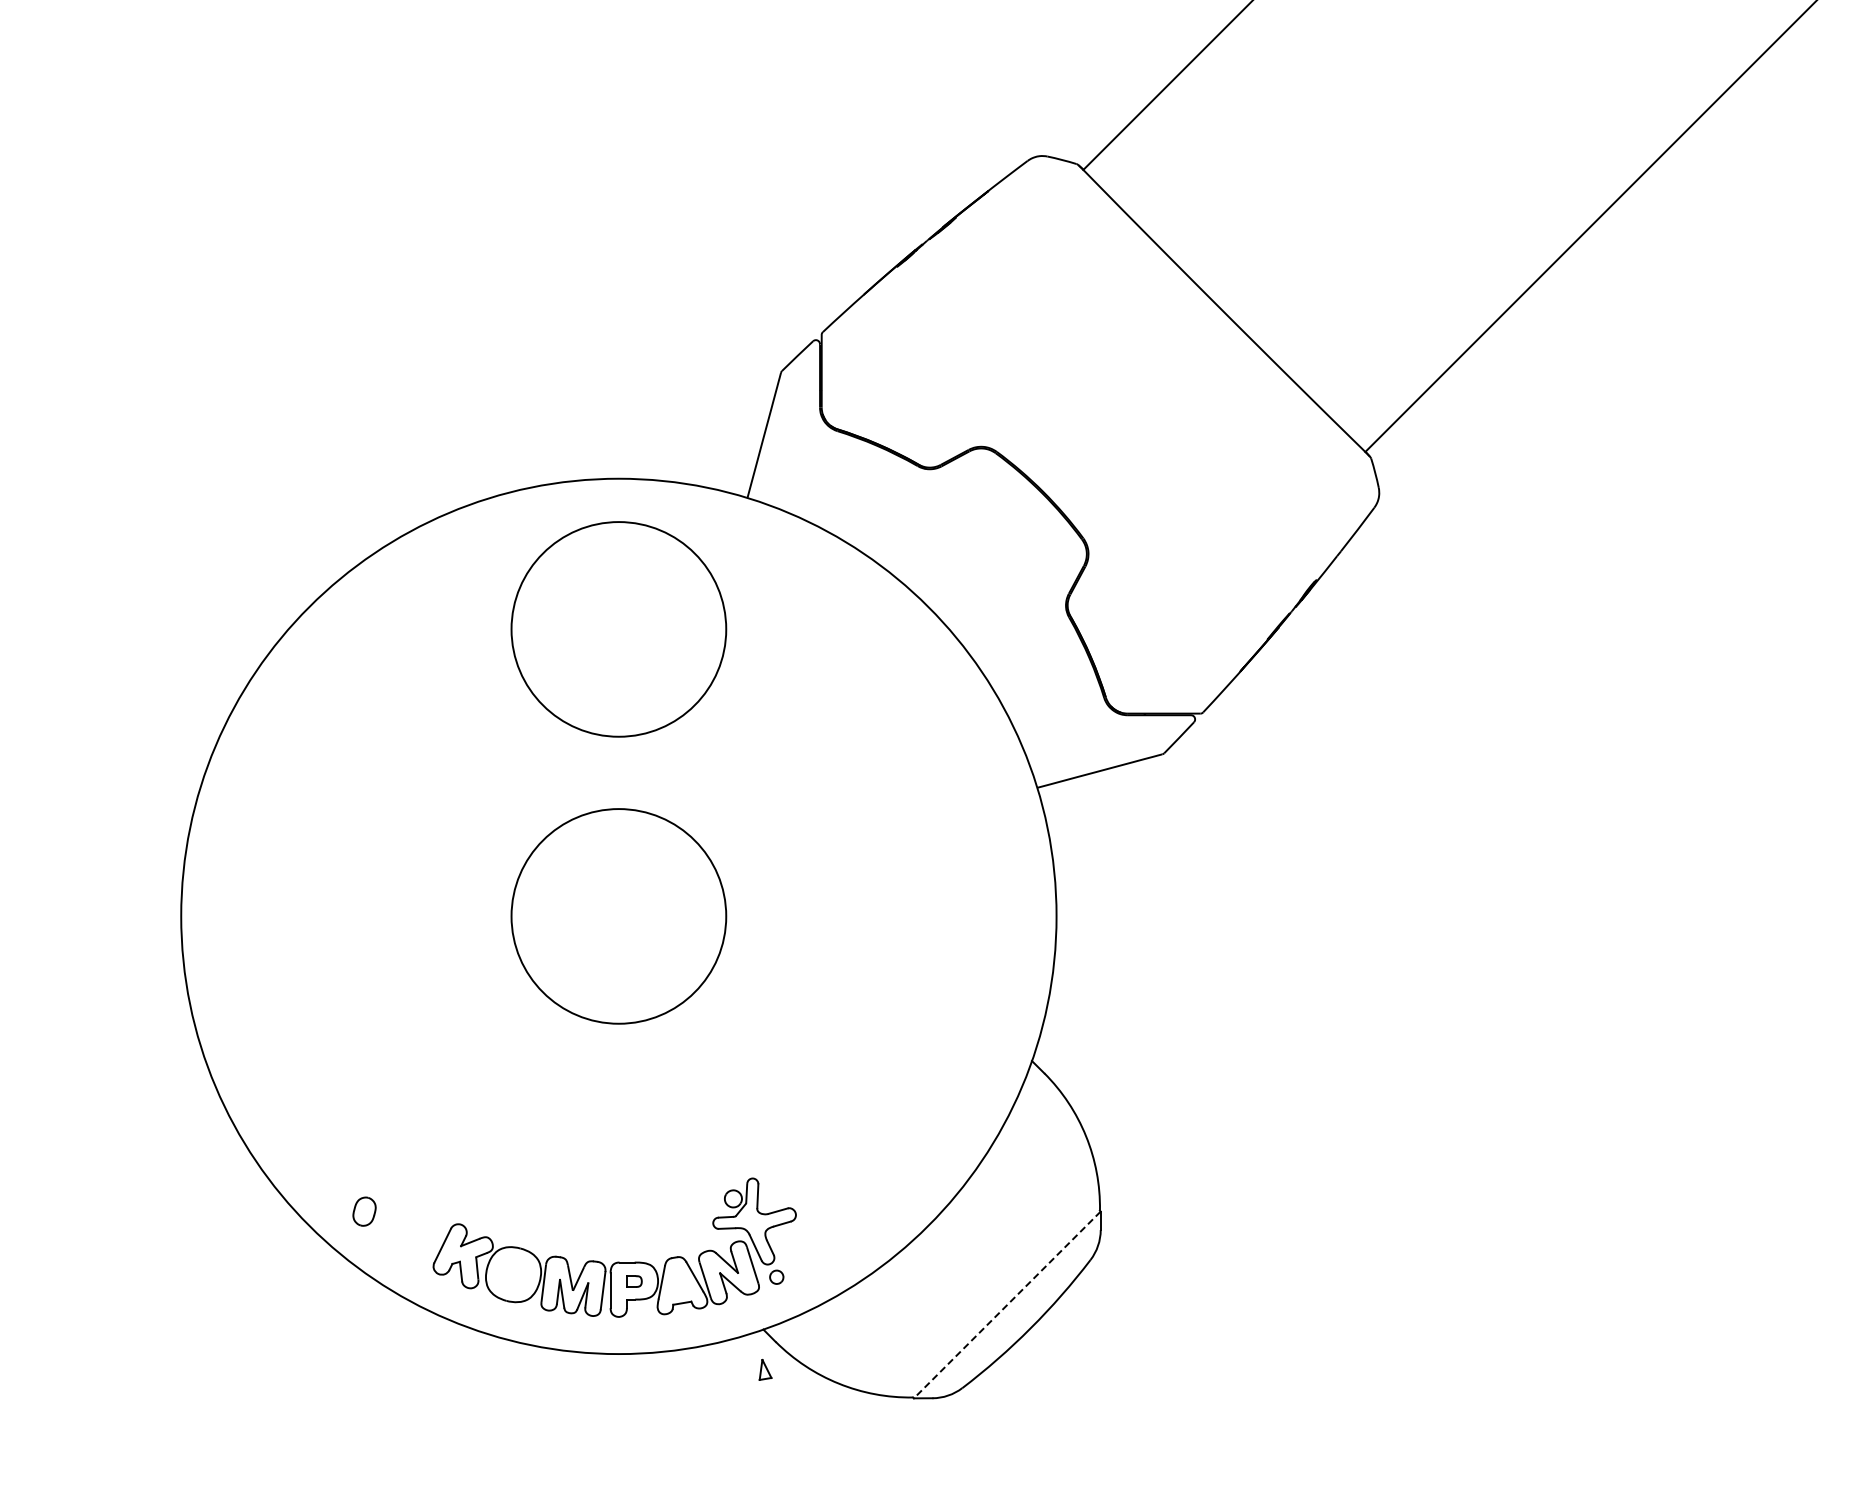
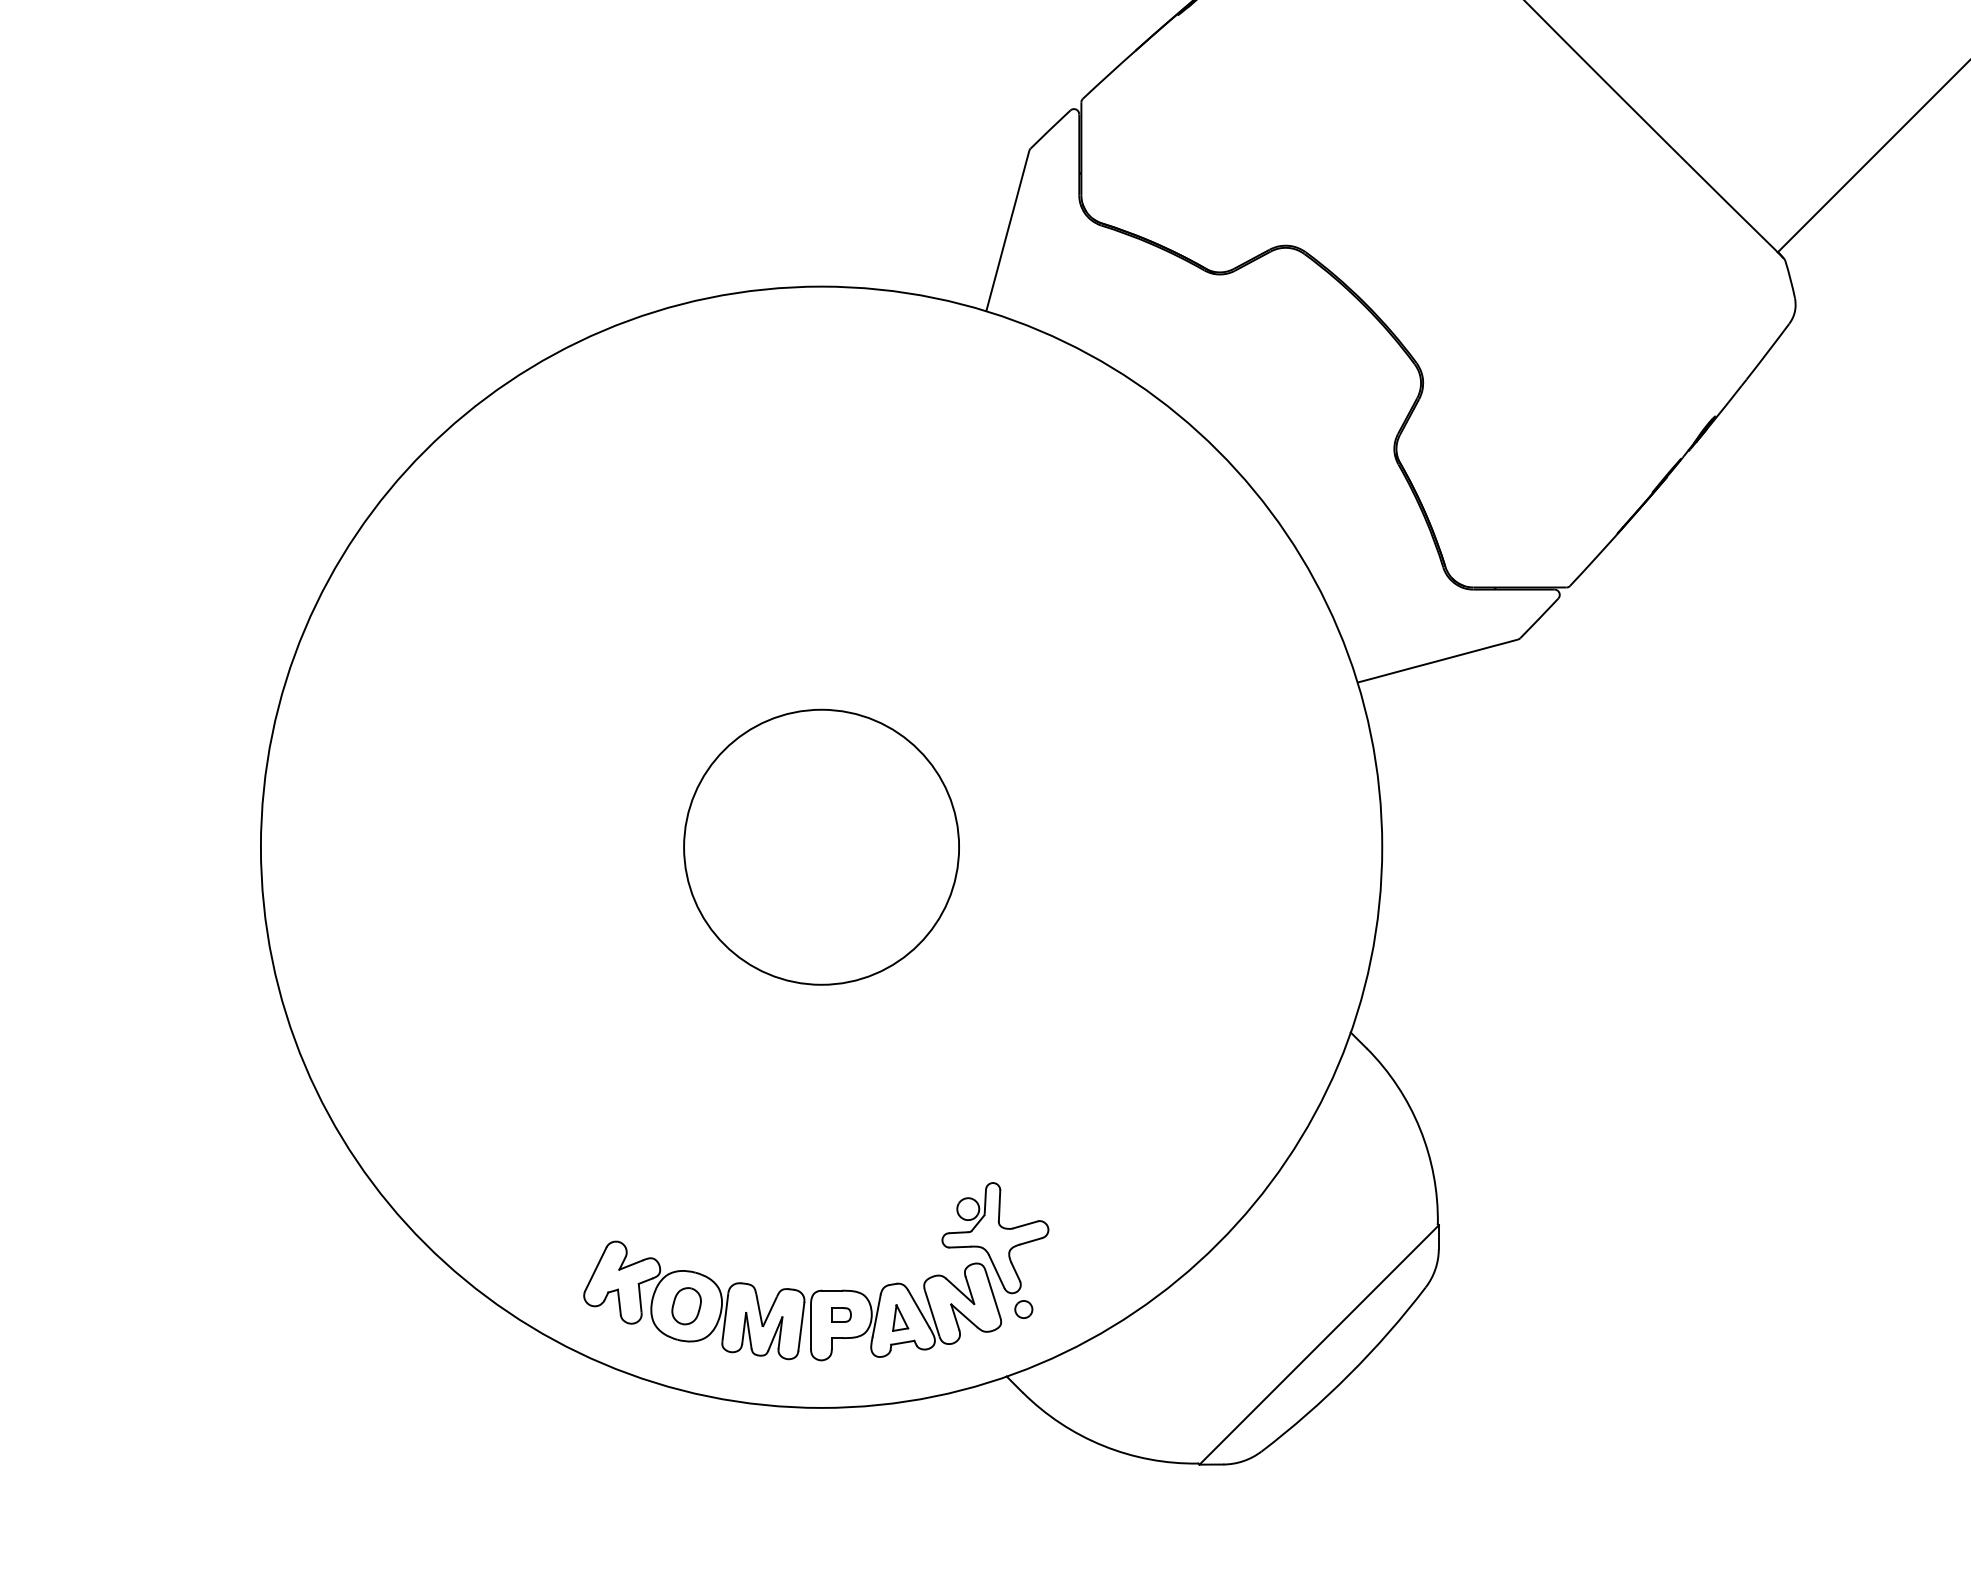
circle: (618, 629) -> (821, 479), removed
part: (364, 1211) -> (686, 1305), moved
line: (1006, 1305) -> (1318, 1345), dashed -> solid
part: (765, 1369) -> (900, 1317), moved

